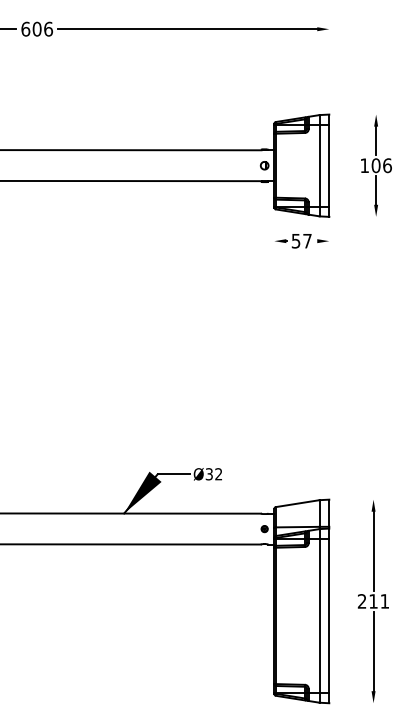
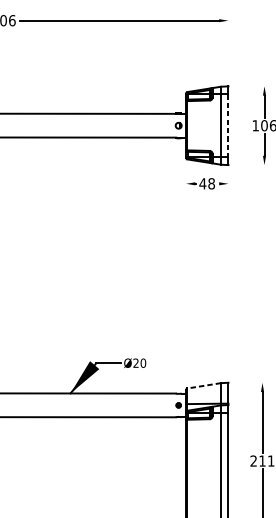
line: (329, 166) -> (228, 126), solid -> dashed
text: (301, 240) -> (207, 183), 57 -> 48
text: (213, 474) -> (139, 363), Ø32 -> Ø20
line: (297, 503) -> (203, 385), solid -> dashed

